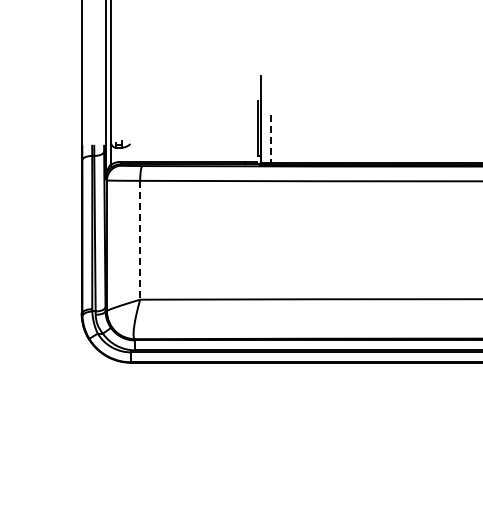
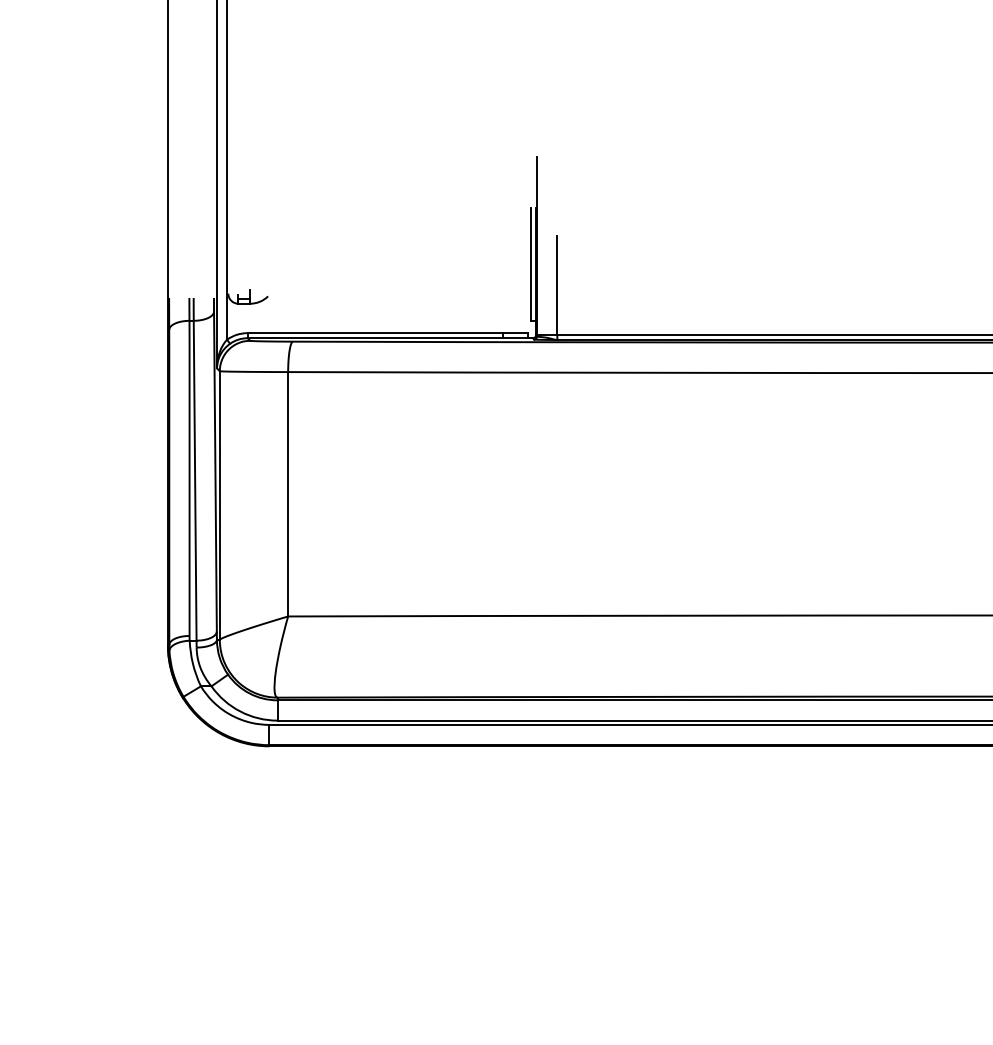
line: (271, 139) -> (558, 287), dashed -> solid
line: (140, 240) -> (288, 494), dashed -> solid

